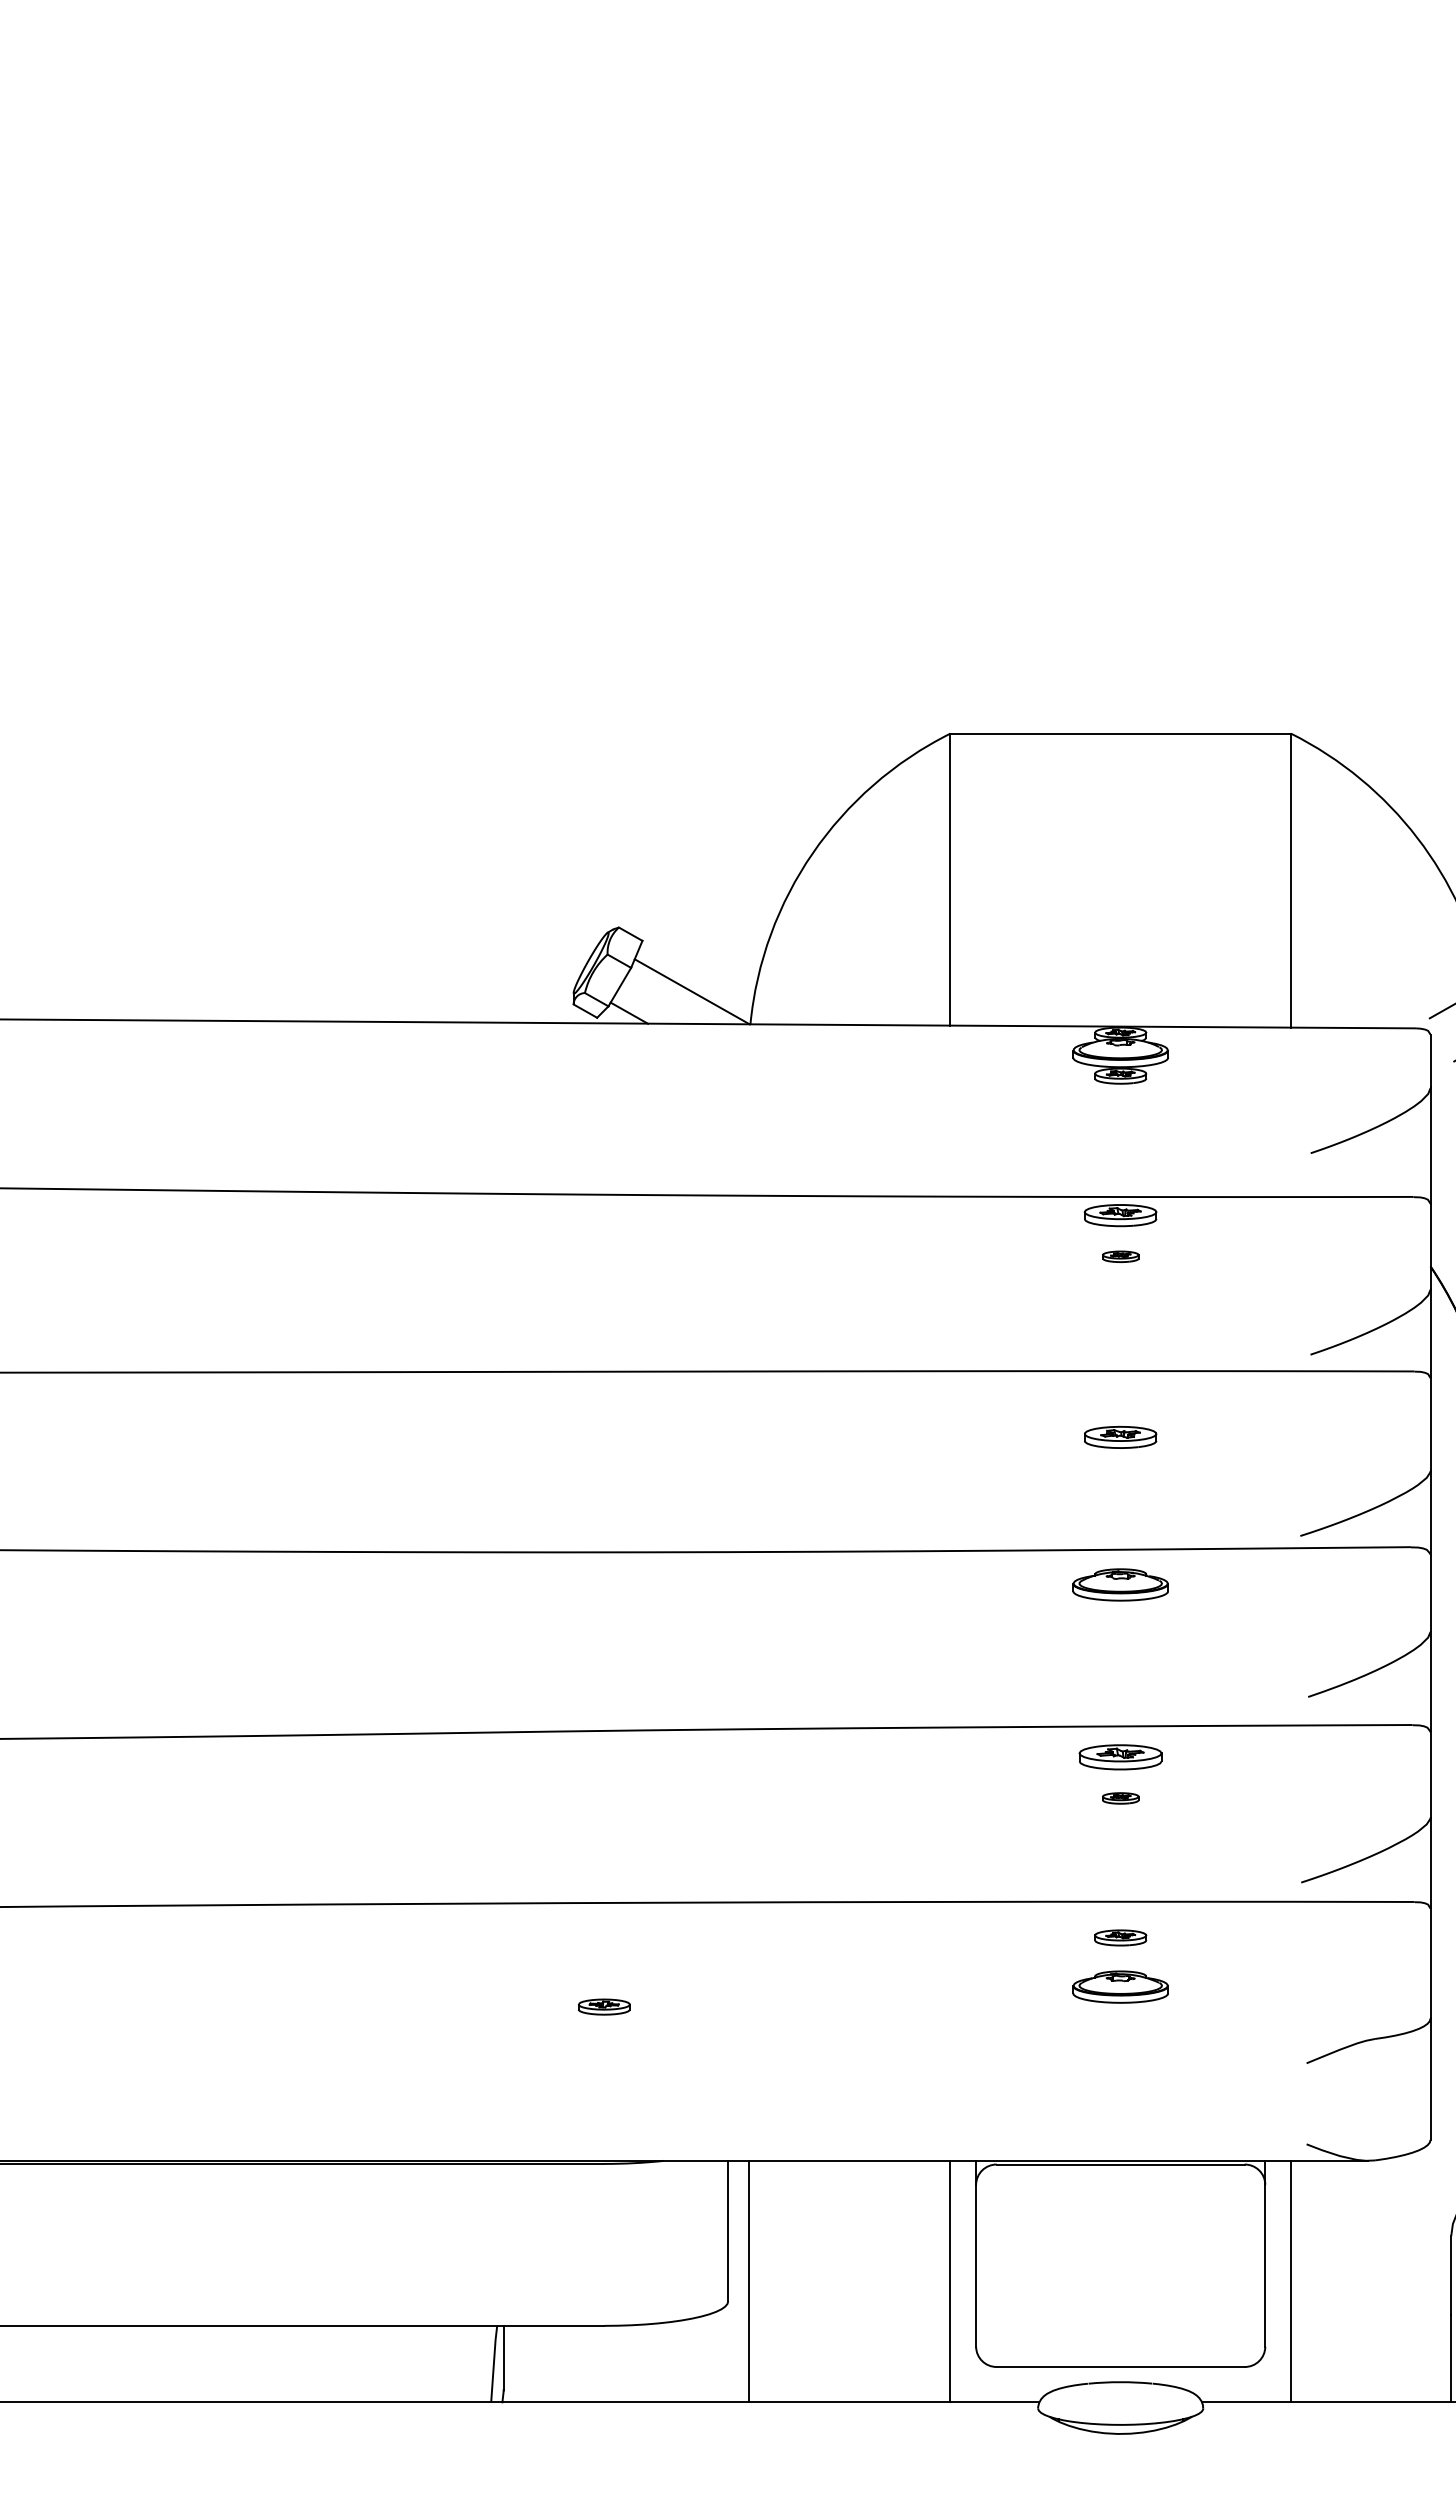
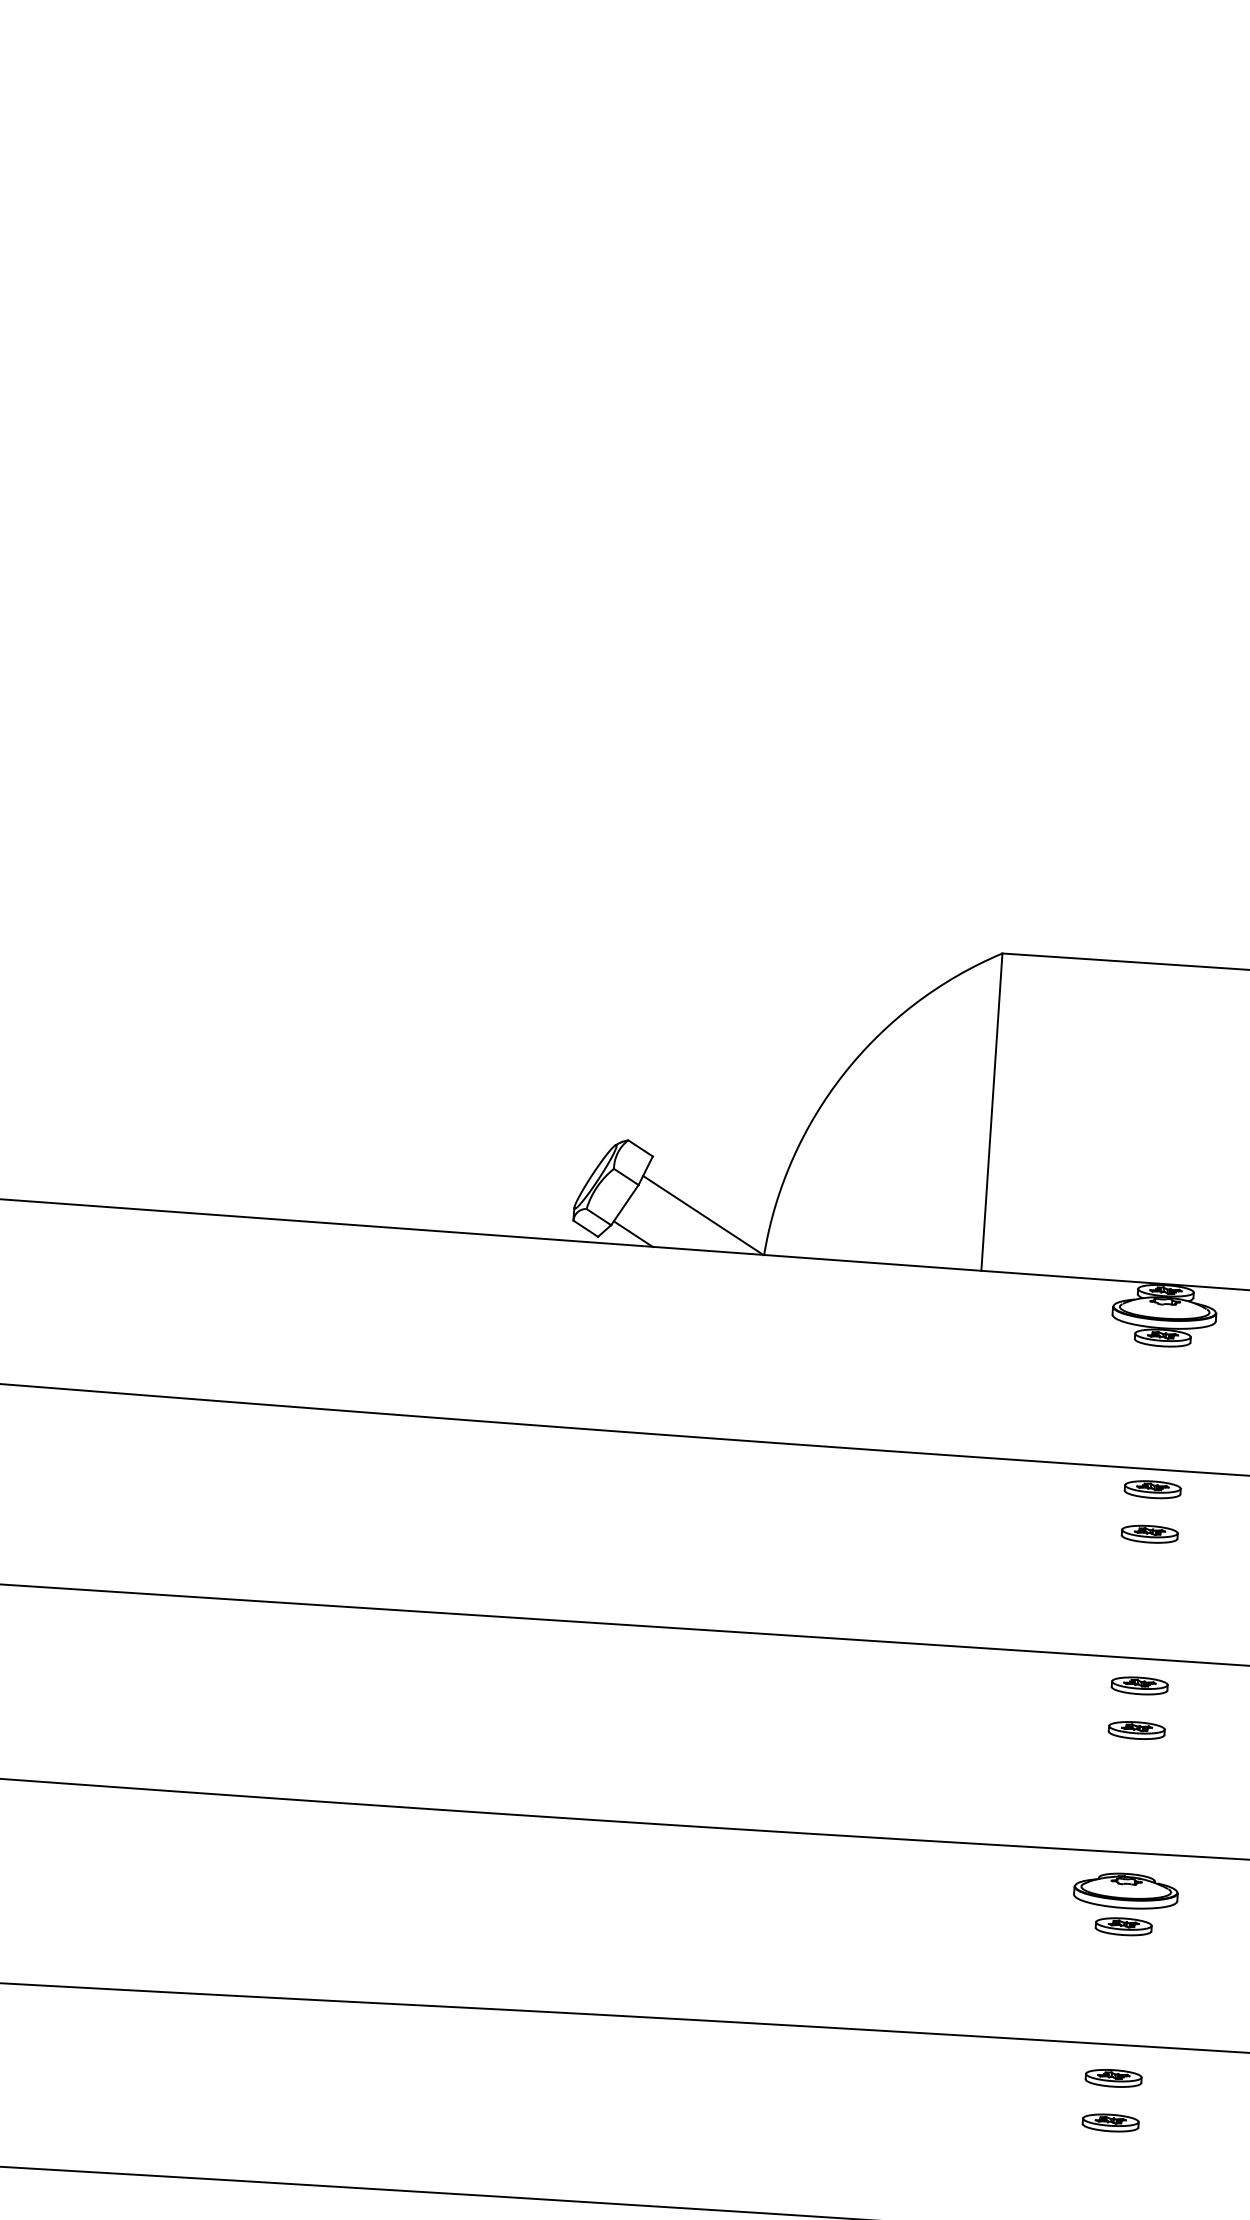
part: (1120, 1215) -> (1152, 1489), size x0.71
part: (1120, 1256) -> (1149, 1534), size x1.43
part: (1120, 1395) -> (1139, 1685), added
part: (1120, 1436) -> (1136, 1729), size x0.71
part: (1120, 1617) -> (1123, 1926), added
part: (1120, 1757) -> (1113, 2078), size x0.62
part: (1120, 1798) -> (1110, 2123), size x1.43

